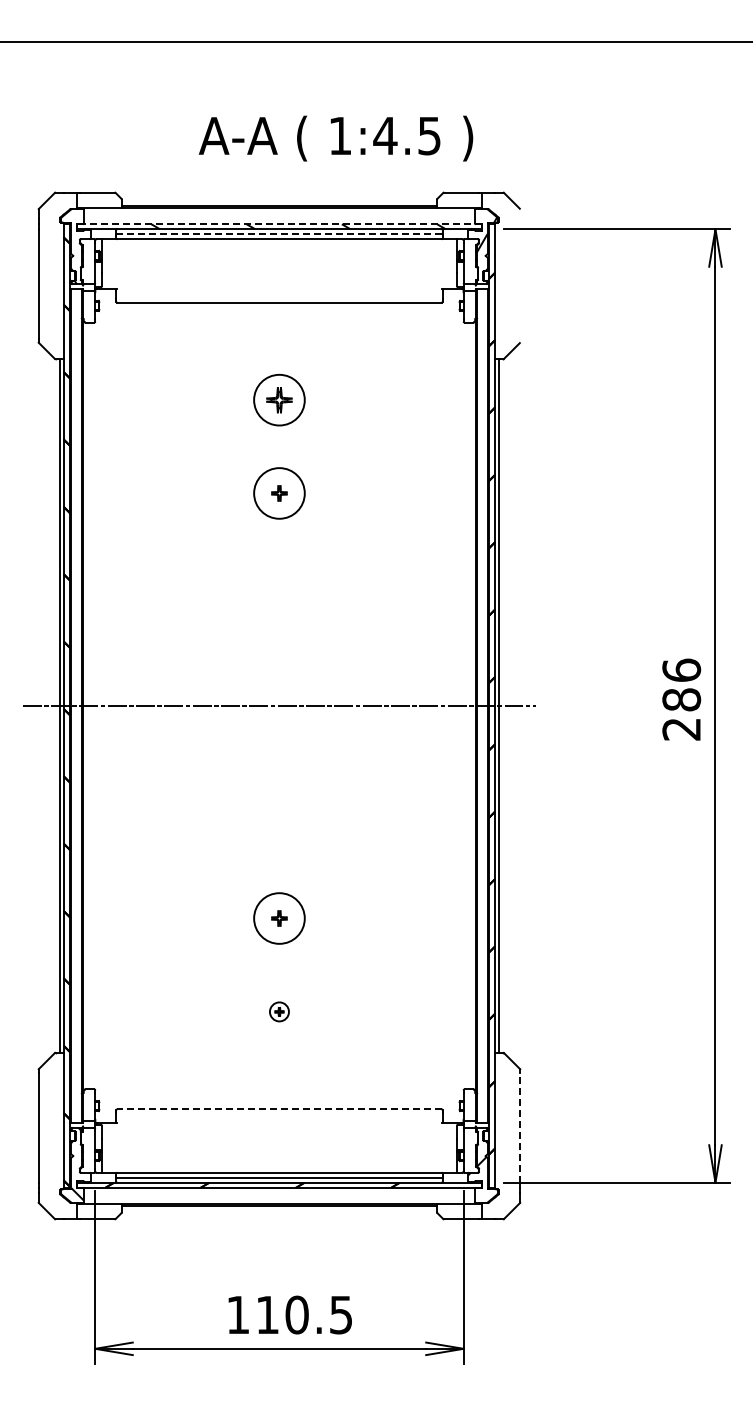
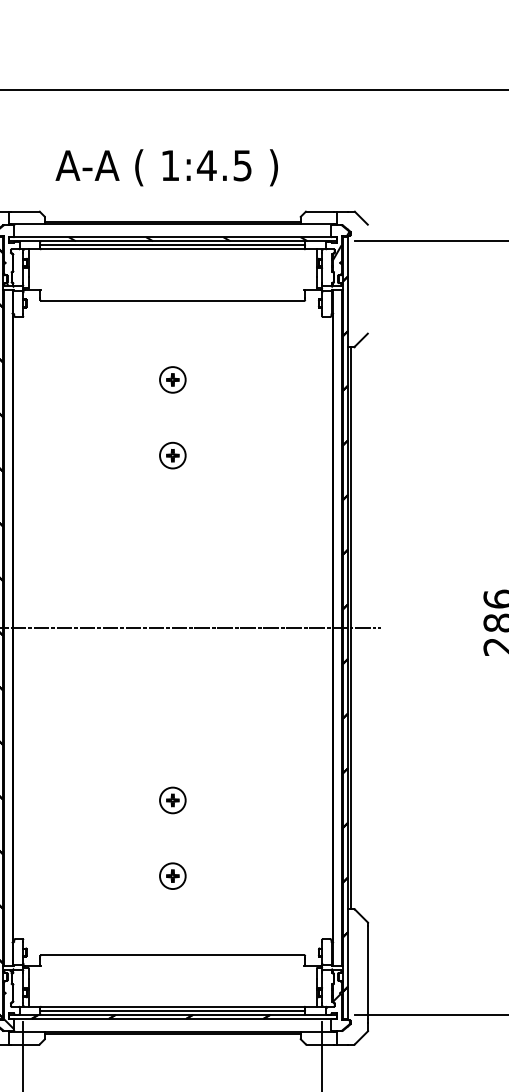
text: (335, 138) -> (166, 167), moved
line: (278, 224) -> (172, 237), dashed -> solid
line: (278, 233) -> (172, 244), dashed -> solid
part: (279, 399) -> (172, 379), size x0.62
circle: (279, 493) -> (172, 455), size x0.62
circle: (279, 918) -> (172, 800), size x0.62
part: (279, 1011) -> (172, 875), size x1.67
line: (278, 1109) -> (172, 955), dashed -> solid
line: (520, 1127) -> (368, 969), dashed -> solid

